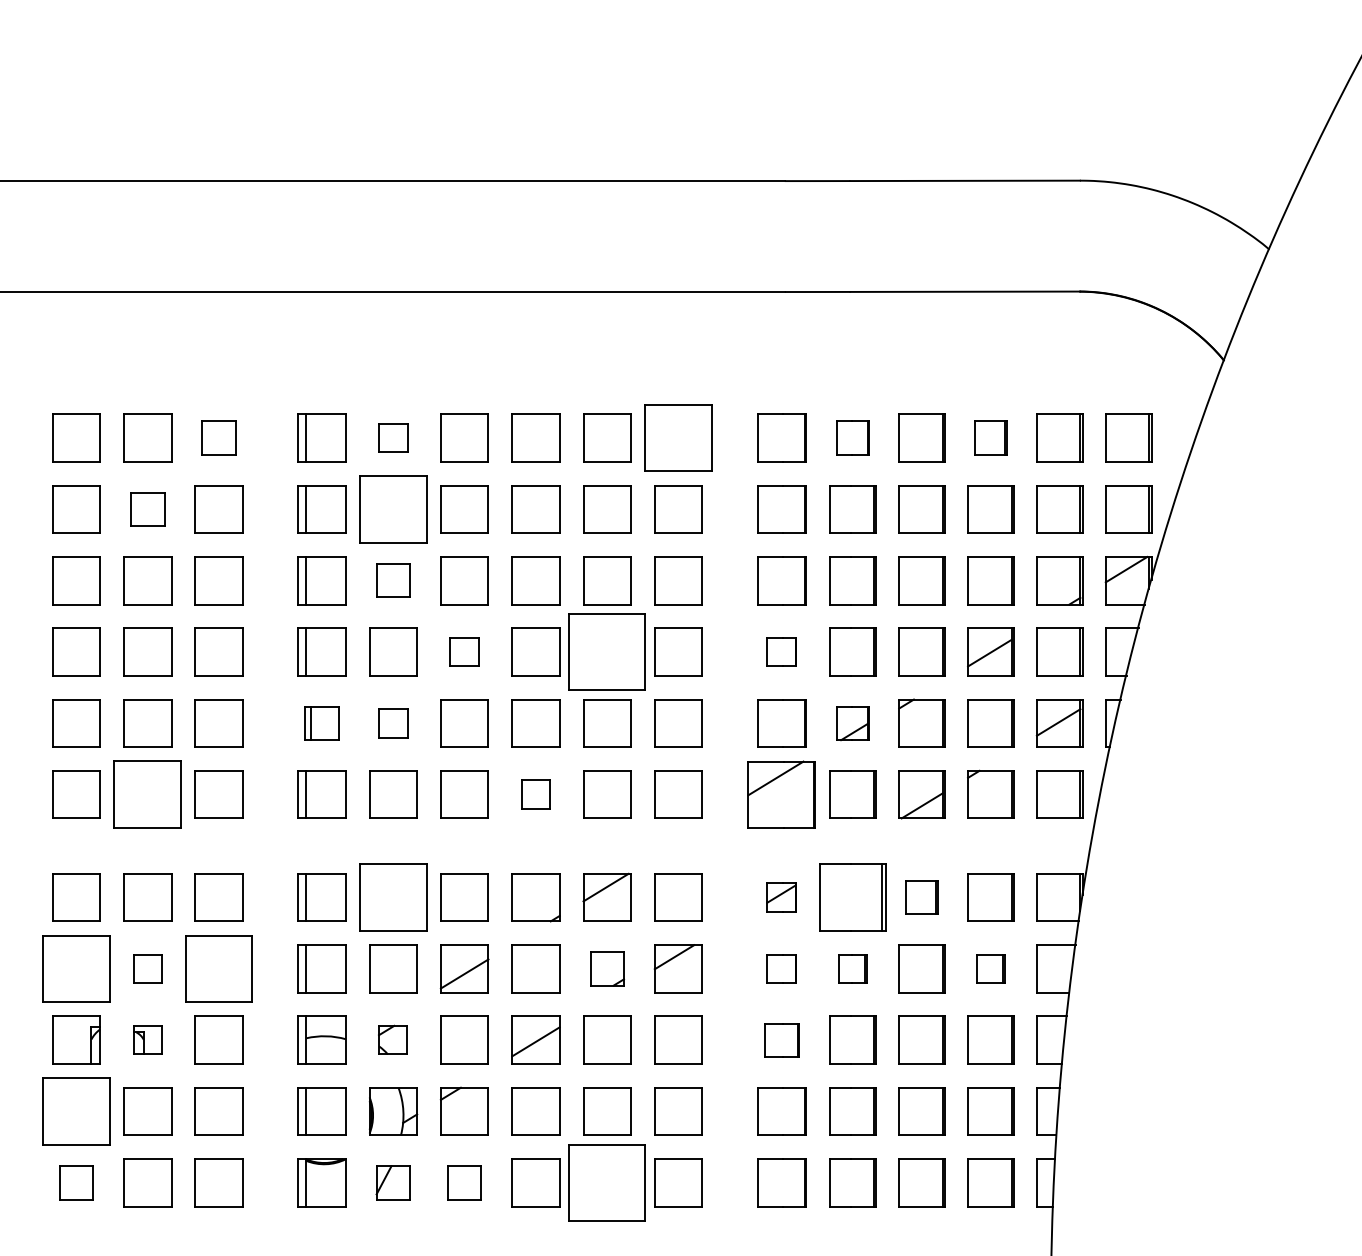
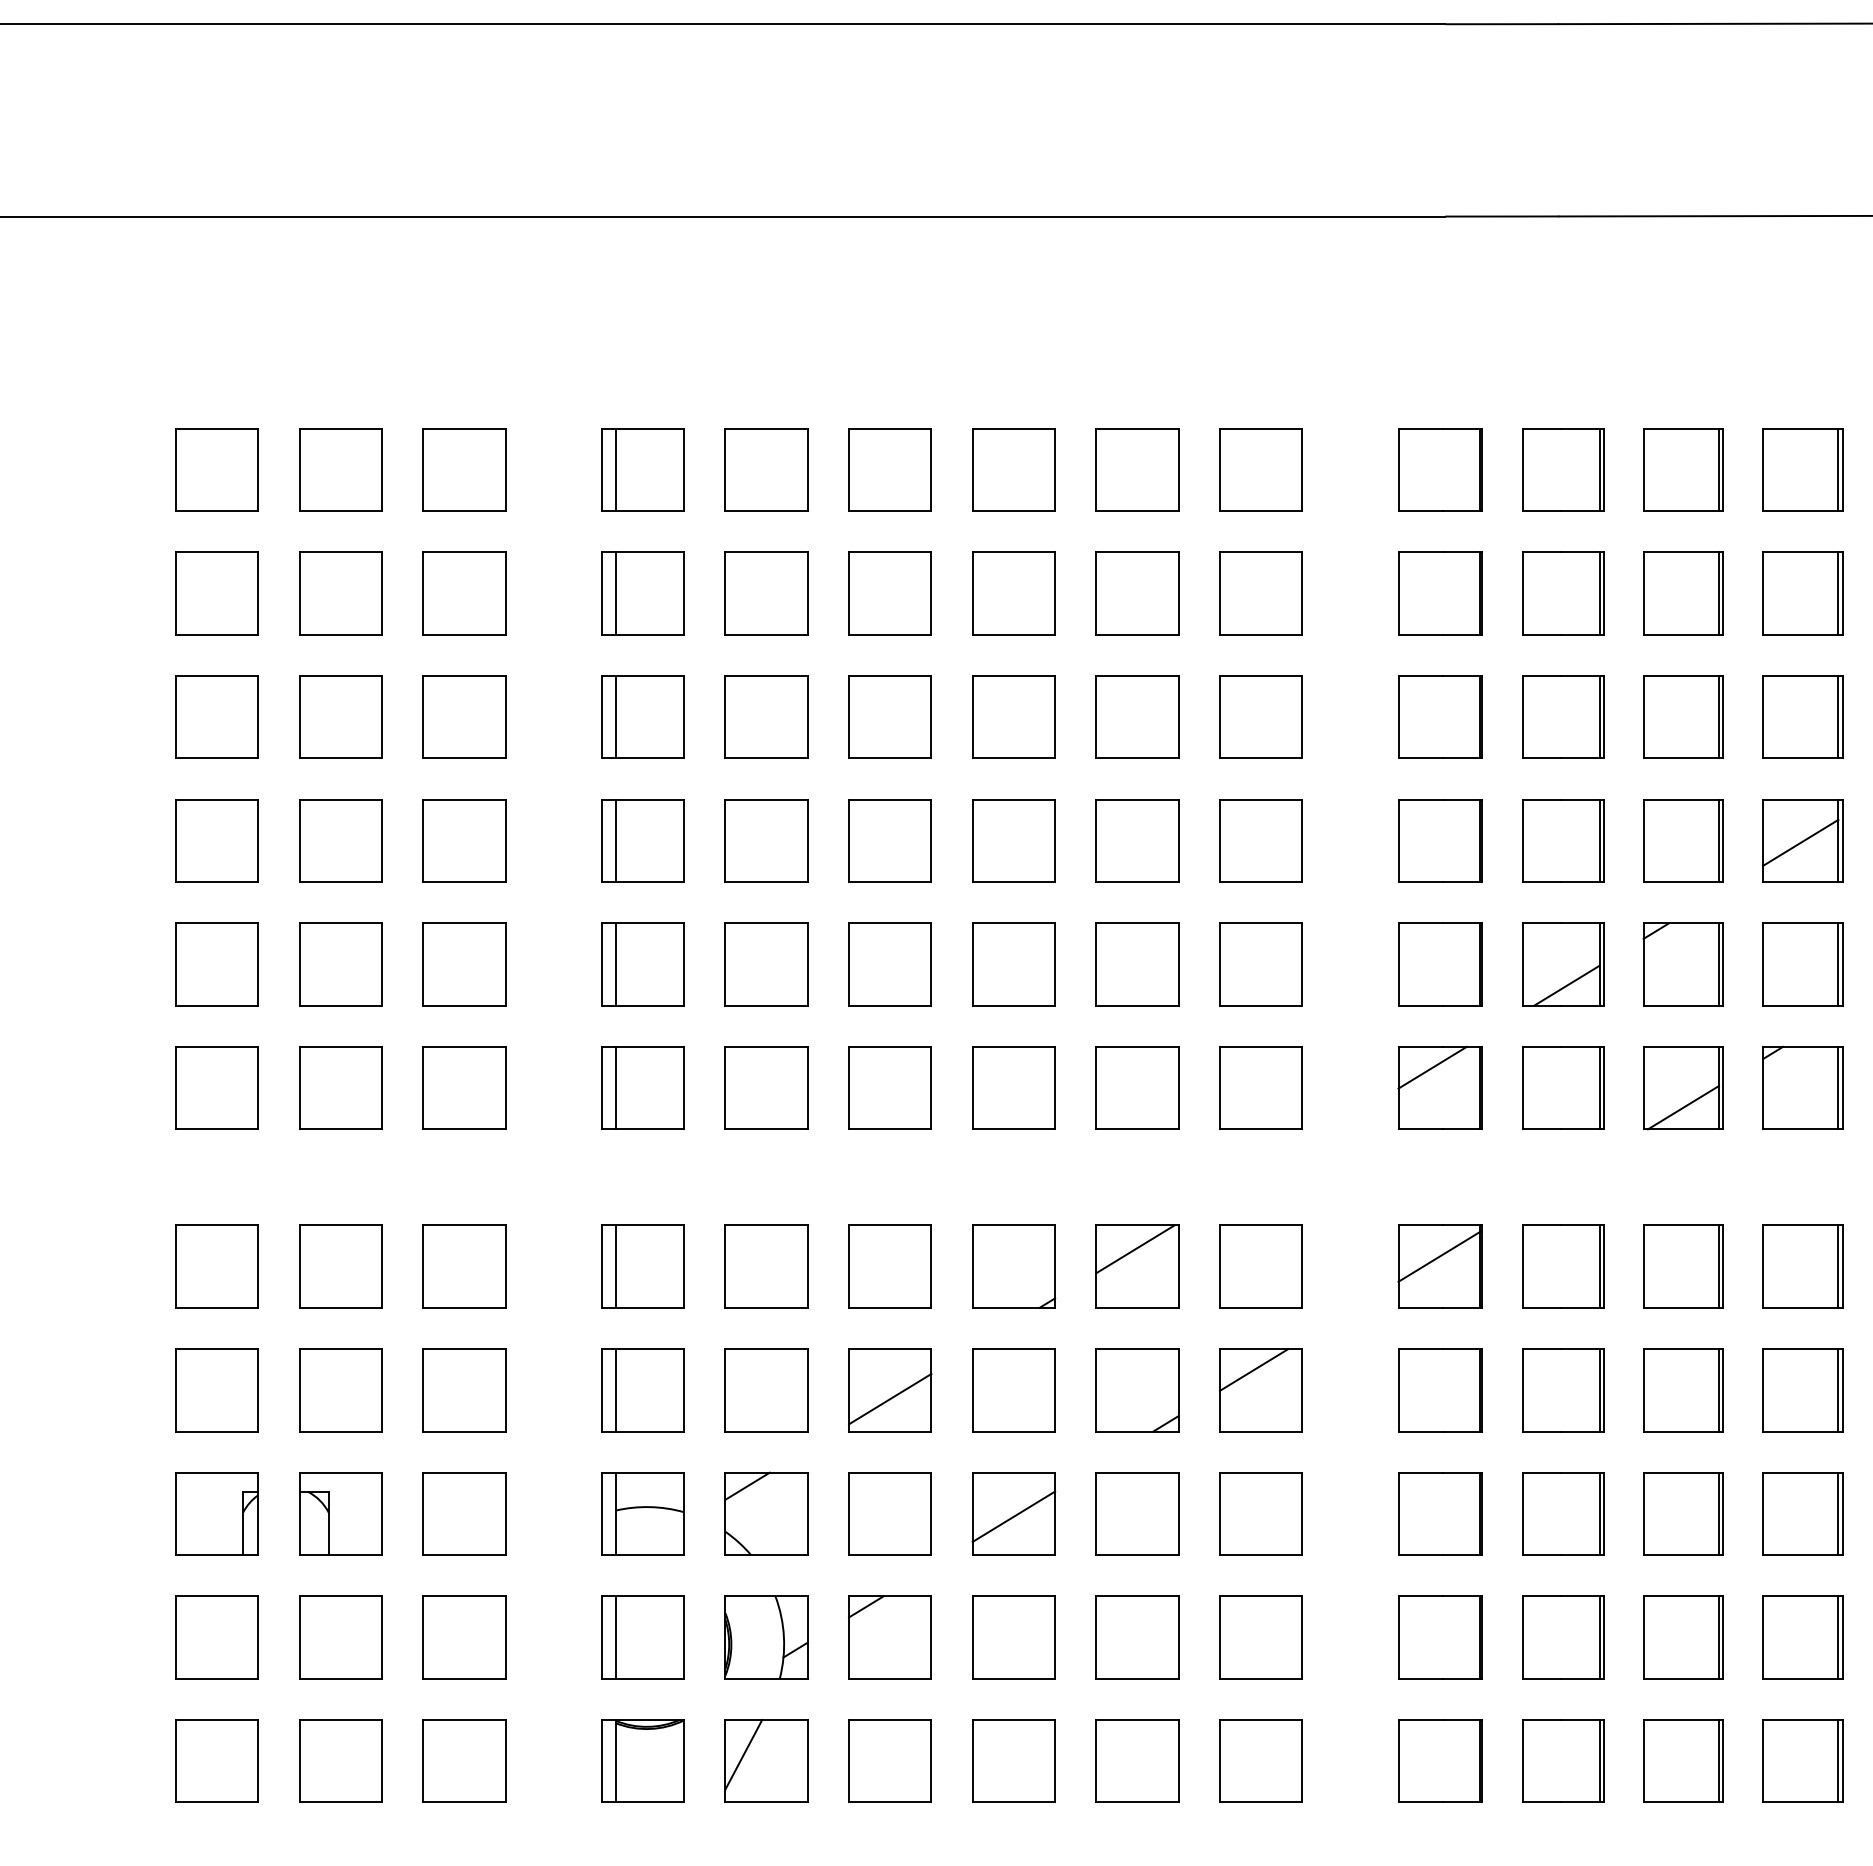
part: (218, 437) -> (463, 468), size x1.43
part: (393, 437) -> (766, 468), size x1.67
part: (678, 437) -> (1260, 468), size x0.71
part: (852, 437) -> (1562, 468), size x1.43
part: (990, 437) -> (1801, 468), size x1.43
part: (147, 509) -> (340, 593), size x1.43
part: (393, 509) -> (766, 593), size x0.71
part: (393, 580) -> (766, 716), size x1.43
part: (464, 651) -> (889, 839), size x1.67
part: (607, 651) -> (1137, 839), size x0.62
part: (781, 651) -> (1439, 839), size x1.67
part: (321, 723) -> (641, 964), size x1.43
part: (393, 723) -> (766, 964), size x1.67
part: (852, 723) -> (1562, 964), size x1.43
part: (781, 793) -> (1439, 1086), size x0.71
part: (147, 794) -> (340, 1087), size x0.71
part: (535, 794) -> (1013, 1087), size x1.67
part: (393, 897) -> (766, 1266), size x0.71
part: (781, 897) -> (1439, 1266), size x1.67
part: (852, 897) -> (1562, 1266), size x0.71
part: (921, 897) -> (1682, 1266), size x1.43
part: (76, 968) -> (217, 1389), size x0.71
part: (147, 968) -> (340, 1389), size x1.67
part: (218, 968) -> (463, 1389), size x0.71
part: (607, 968) -> (1137, 1389), size x1.43
part: (781, 968) -> (1439, 1389), size x1.67
part: (852, 968) -> (1562, 1389), size x1.67
part: (990, 968) -> (1801, 1389), size x1.67
part: (147, 1039) -> (340, 1512), size x1.67
part: (392, 1039) -> (765, 1512), size x1.67
part: (781, 1039) -> (1439, 1512), size x1.43
part: (76, 1111) -> (217, 1637), size x0.71
part: (76, 1182) -> (217, 1760), size x1.43
part: (392, 1182) -> (765, 1760), size x1.43
part: (464, 1182) -> (889, 1760), size x1.43
part: (607, 1182) -> (1137, 1760), size x0.62

